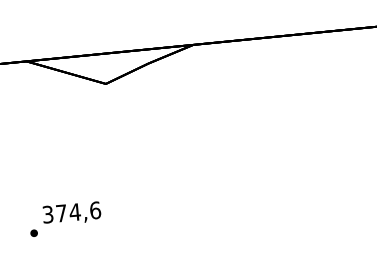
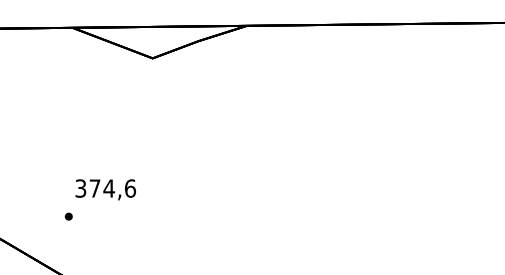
part: (33, 233) -> (68, 216), moved

